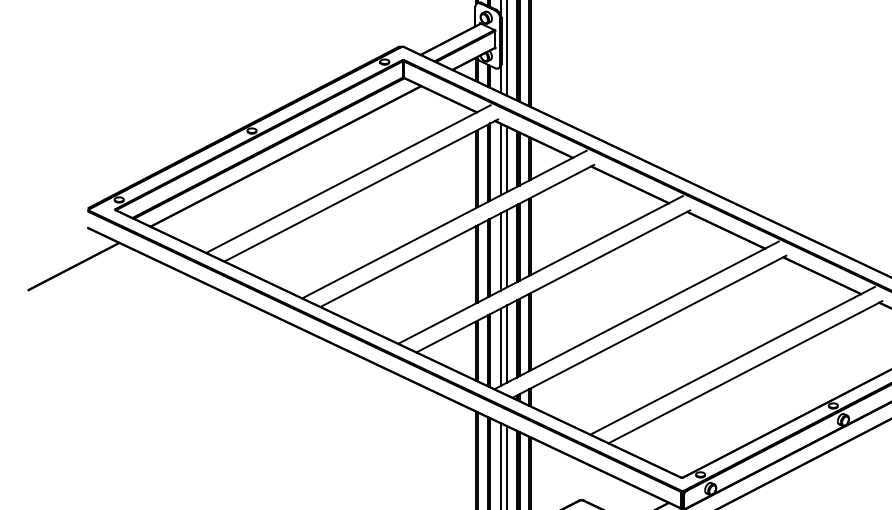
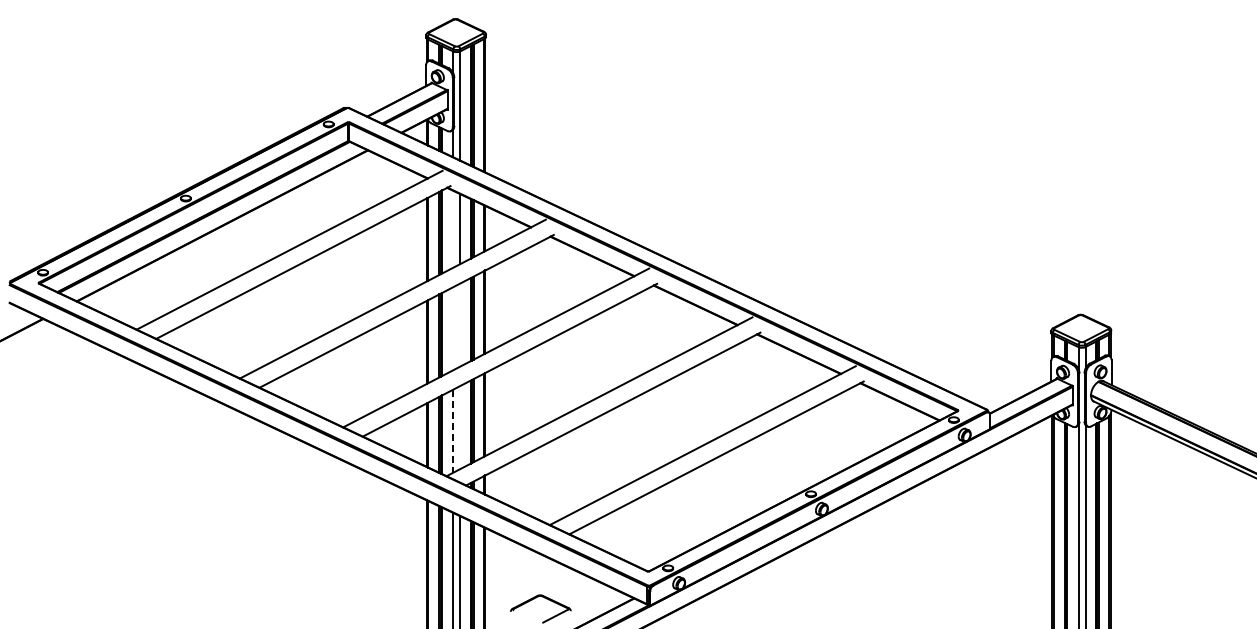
line: (500, 158) -> (453, 228), removed
line: (507, 248) -> (460, 324), removed
line: (500, 251) -> (453, 328), removed
line: (507, 343) -> (460, 427), removed
line: (500, 347) -> (453, 431), solid -> dashed

